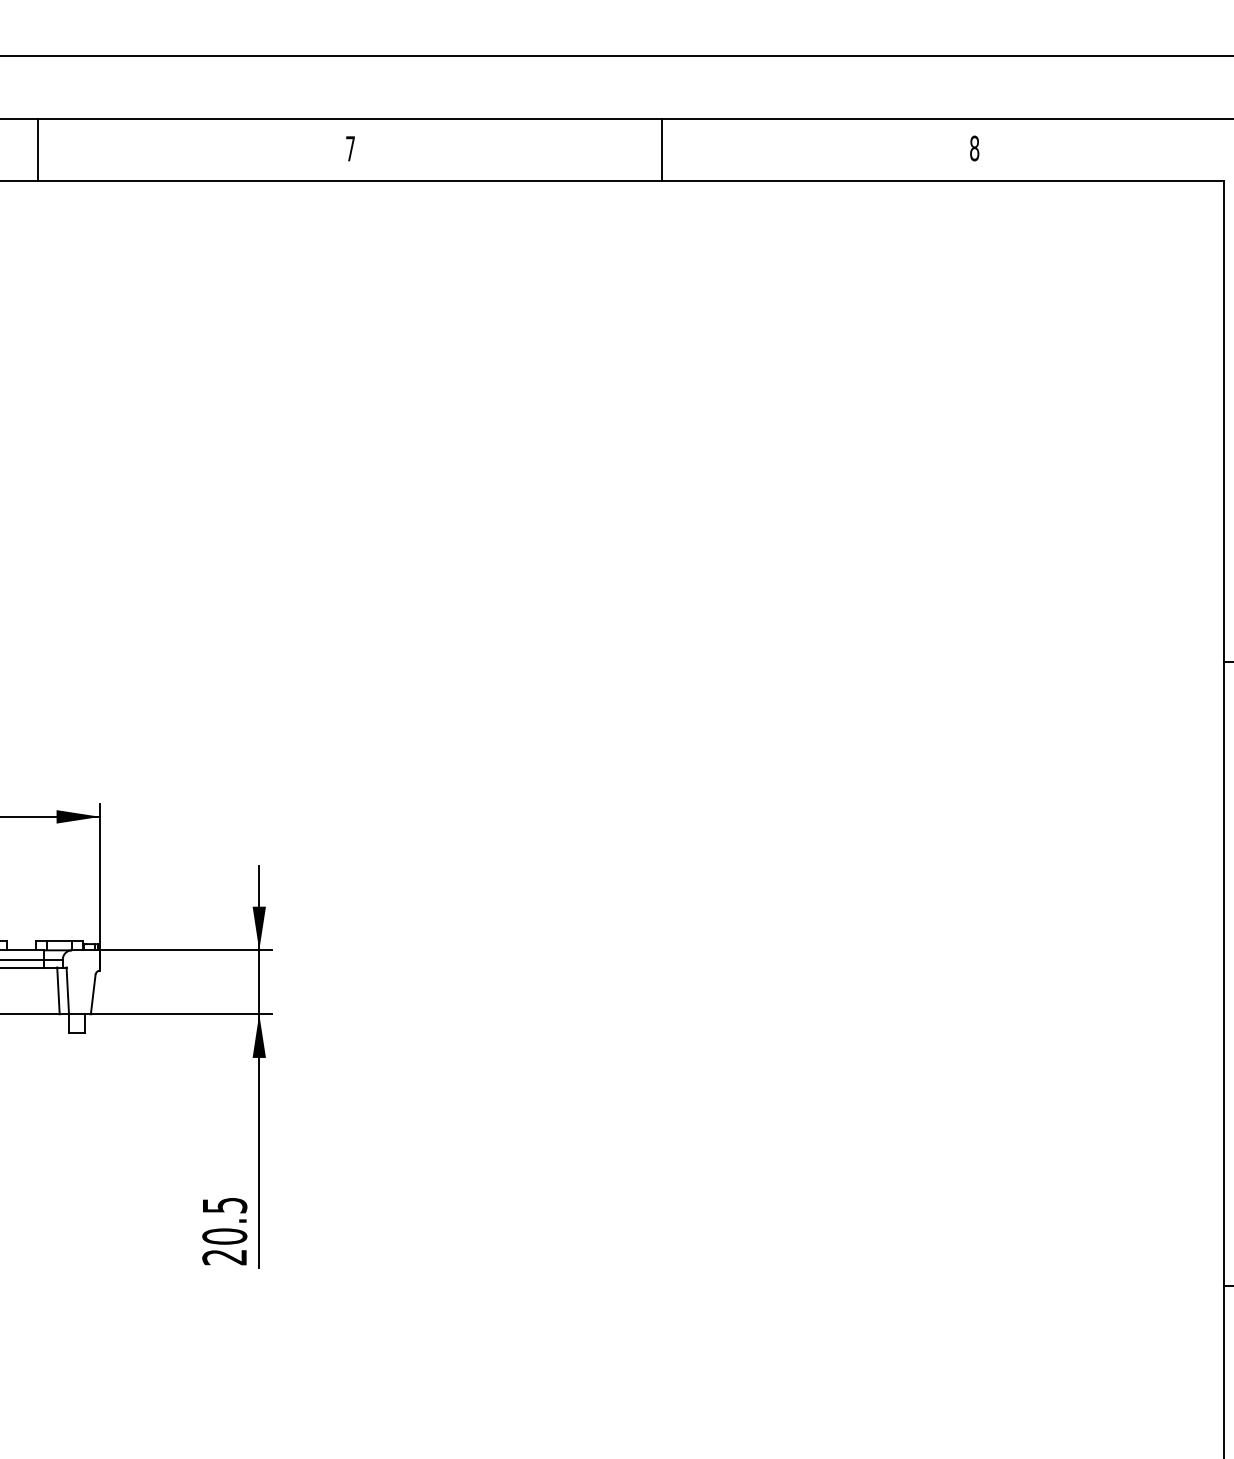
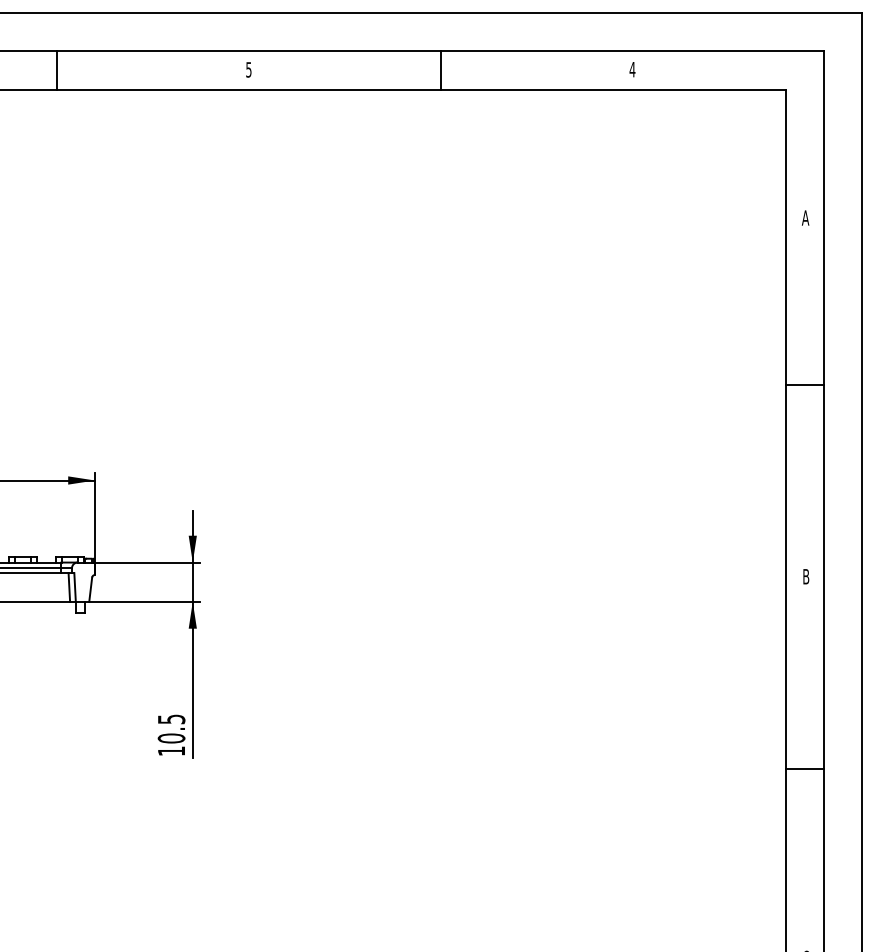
text: (349, 148) -> (248, 69), 7 -> 5
text: (974, 148) -> (632, 69), 8 -> 4
text: (223, 1257) -> (170, 751), 20.5 -> 10.5

